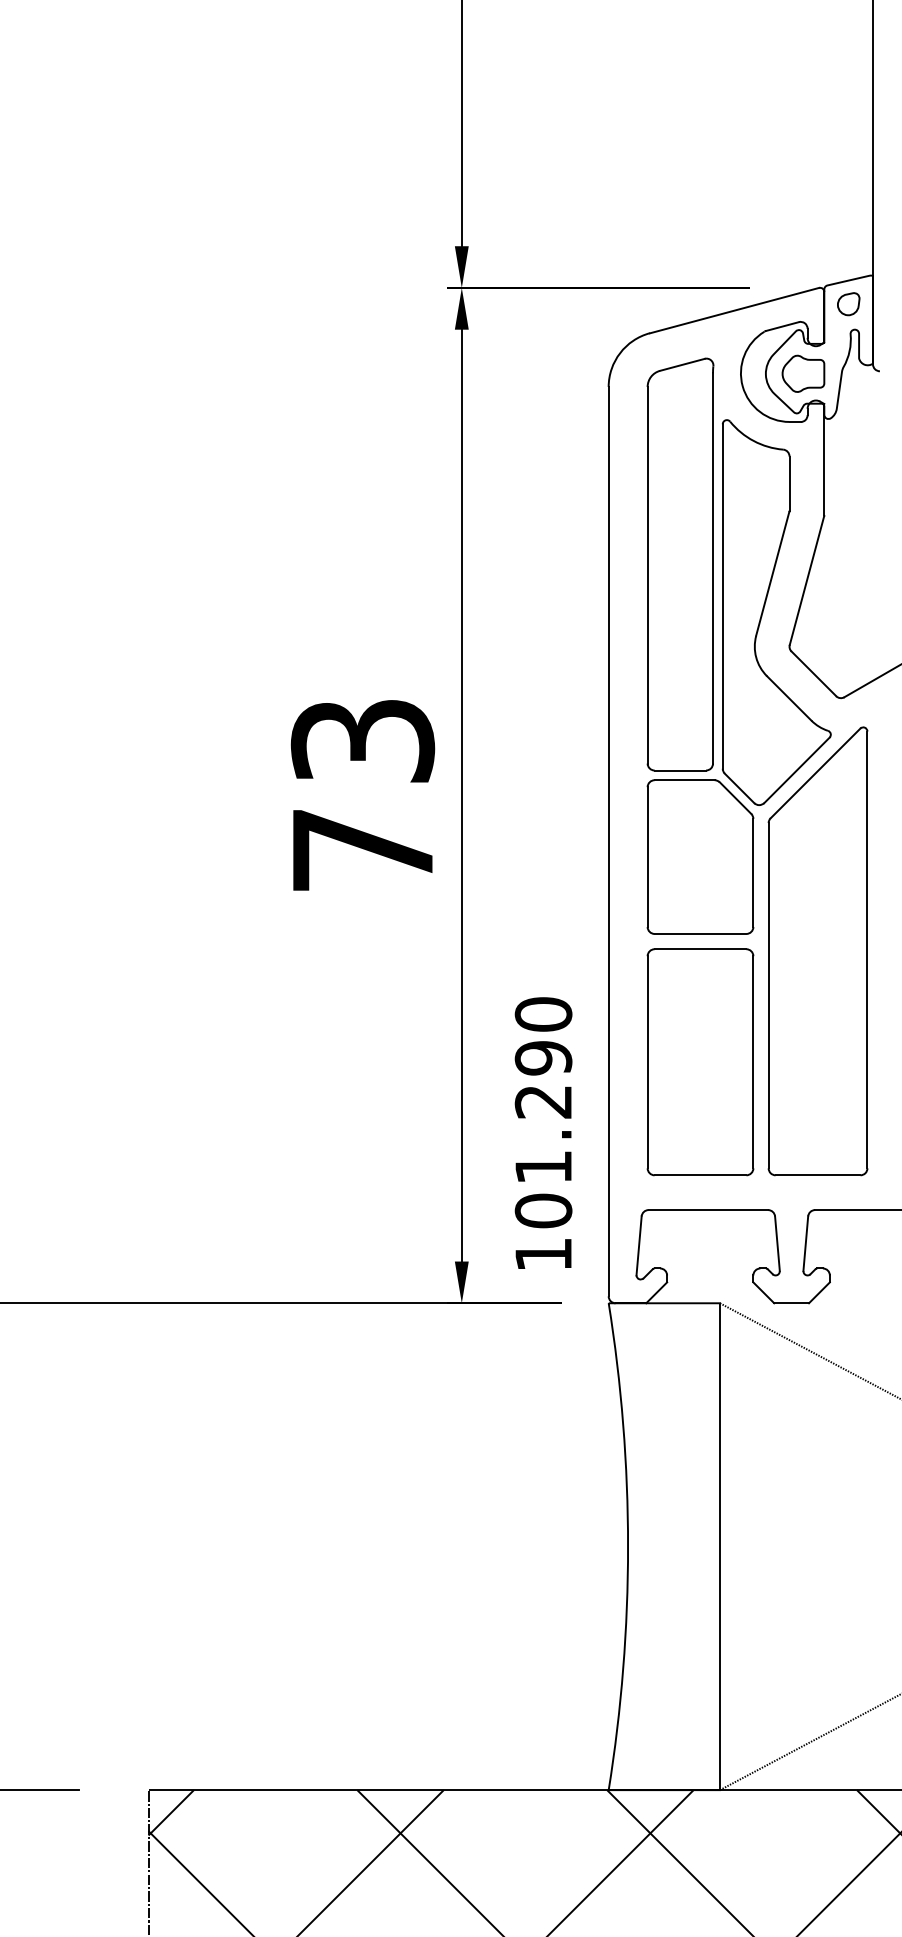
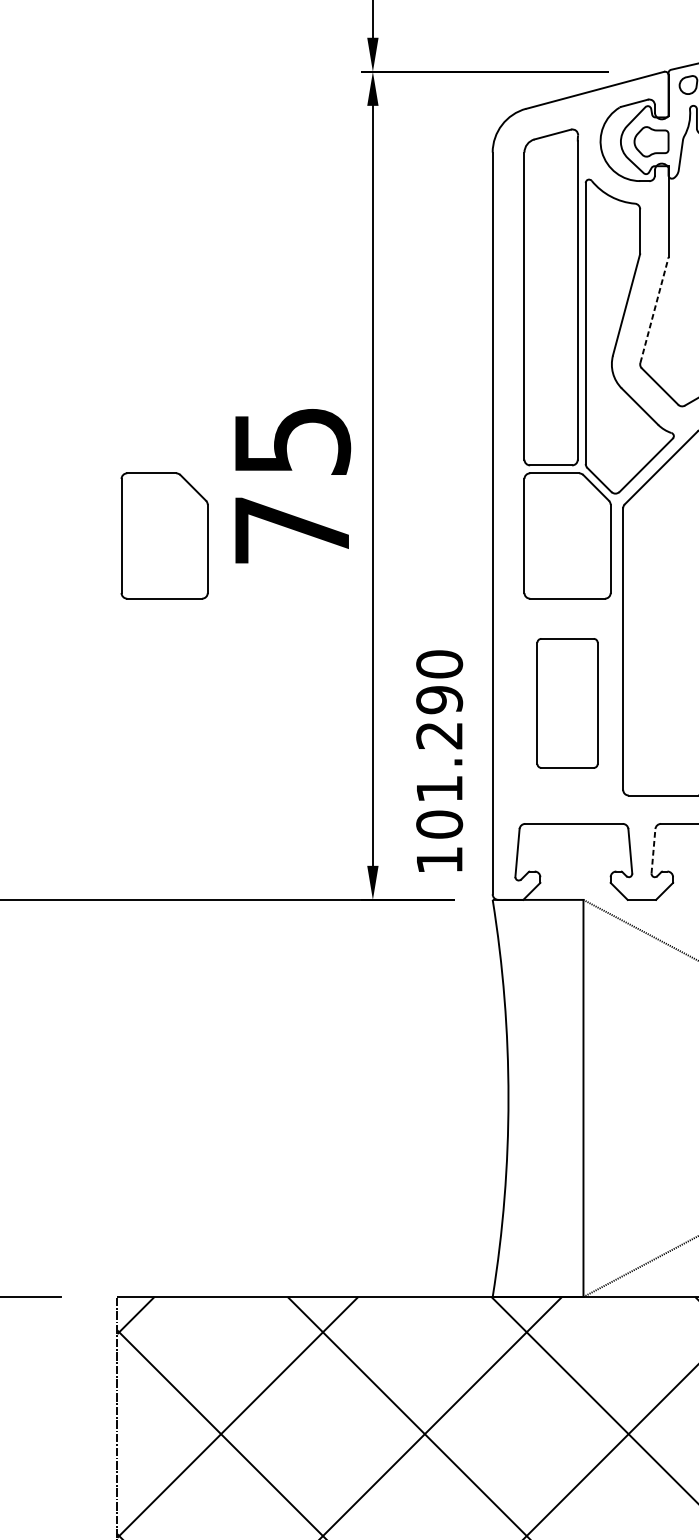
line: (807, 580) -> (654, 310), solid -> dashed
text: (362, 741) -> (291, 441), 73 -> 75
part: (206, 856) -> (164, 535), added
part: (700, 1062) -> (567, 703), size x0.7
line: (805, 1243) -> (653, 851), solid -> dashed

